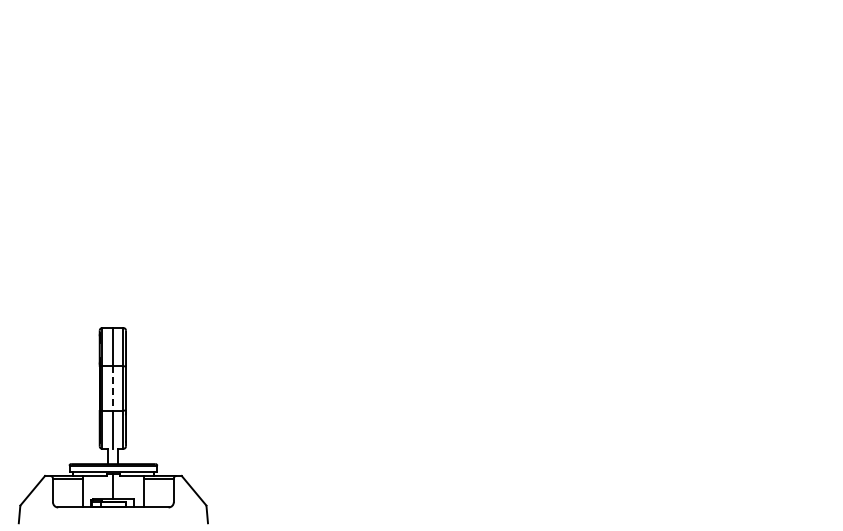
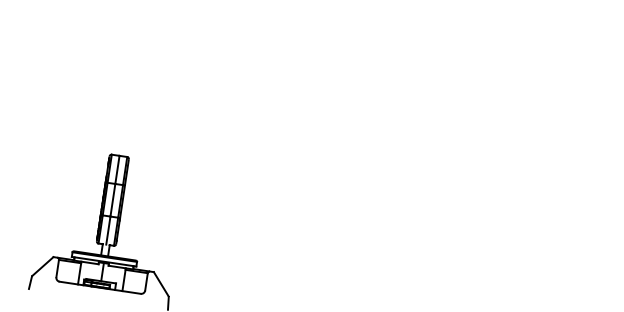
line: (112, 388) -> (112, 200), dashed -> solid

